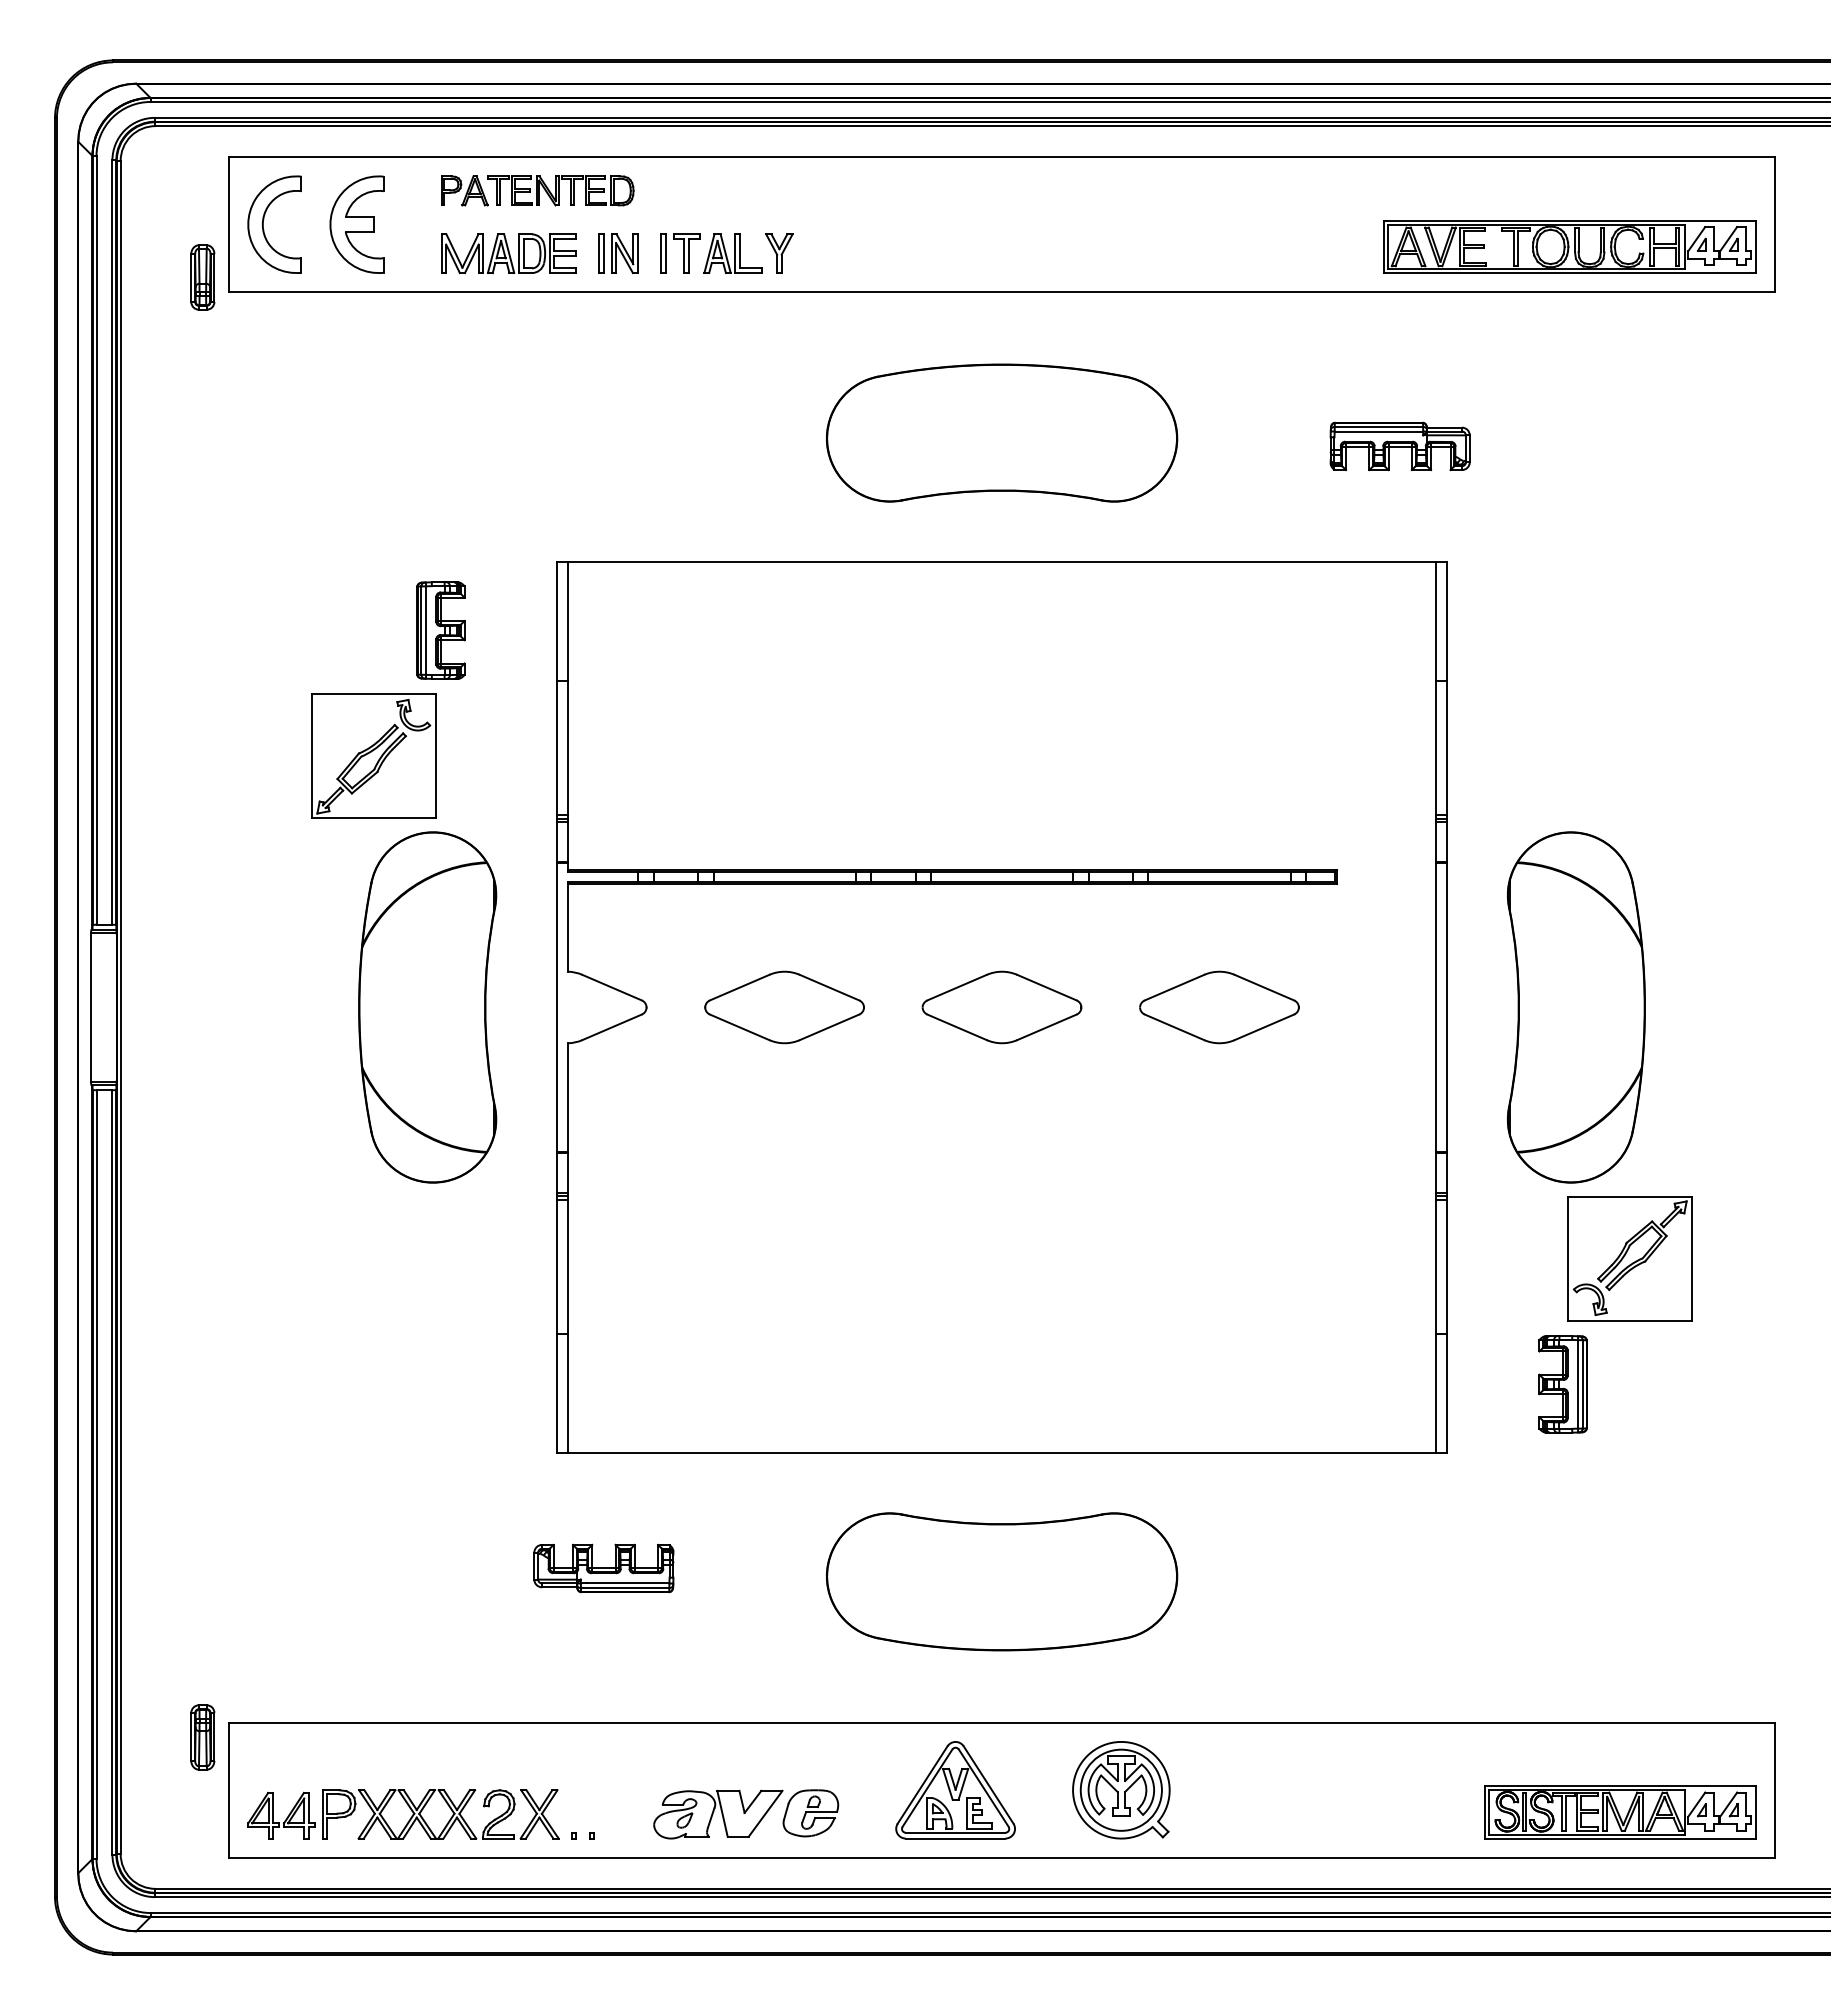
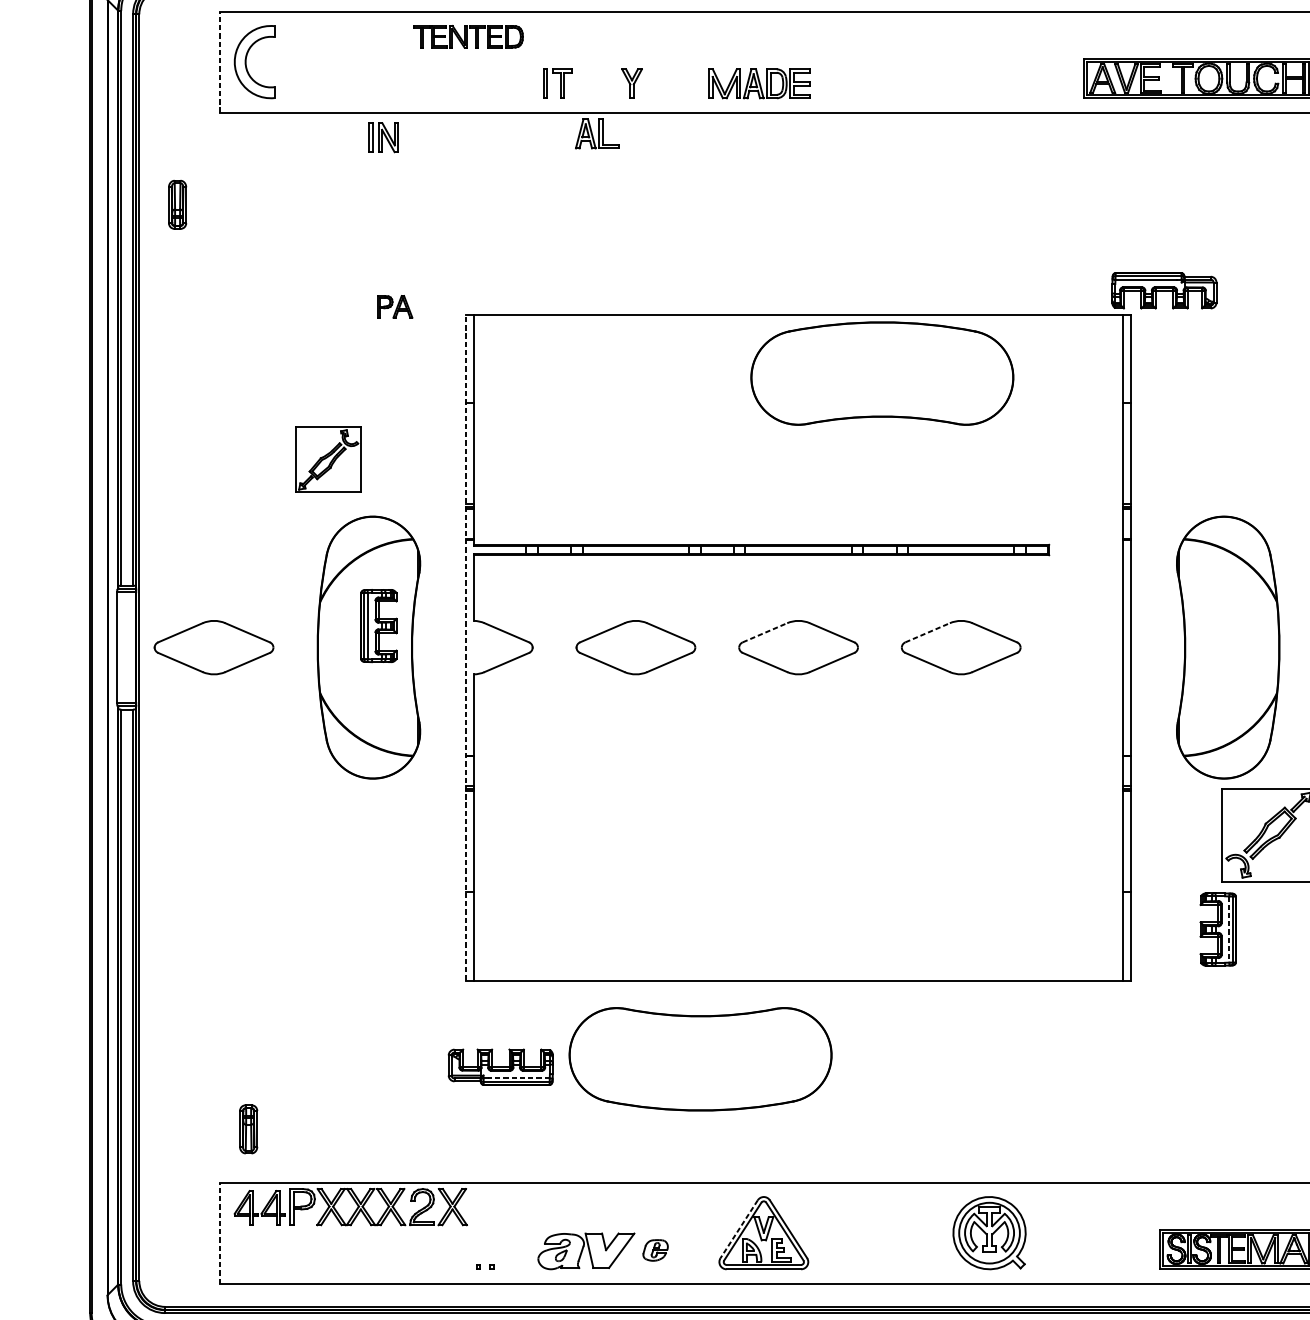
part: (464, 190) -> (395, 306), moved
line: (228, 224) -> (219, 61), solid -> dashed
part: (356, 224) -> (315, 61), removed
part: (508, 253) -> (759, 83), moved
part: (618, 253) -> (383, 137), moved
part: (732, 253) -> (596, 133), moved
part: (202, 277) -> (177, 204), moved
part: (1002, 432) -> (882, 373), moved
part: (1399, 446) -> (1163, 290), moved
part: (440, 630) -> (378, 625), moved
part: (373, 755) -> (328, 459), size x0.7
line: (957, 987) -> (765, 632), solid -> dashed
line: (1175, 987) -> (928, 632), solid -> dashed
part: (220, 1007) -> (213, 647), added
line: (557, 1007) -> (466, 647), solid -> dashed
line: (1578, 1384) -> (1229, 929), solid -> dashed
part: (1002, 1581) -> (700, 1059), moved
line: (627, 1583) -> (518, 1078), solid -> dashed
part: (202, 1737) -> (248, 1129), moved
line: (922, 1785) -> (739, 1229), solid -> dashed
line: (228, 1790) -> (219, 1233), solid -> dashed
part: (1121, 1790) -> (989, 1233), moved
part: (810, 1813) -> (655, 1250), size x0.6
part: (403, 1814) -> (350, 1207), moved

